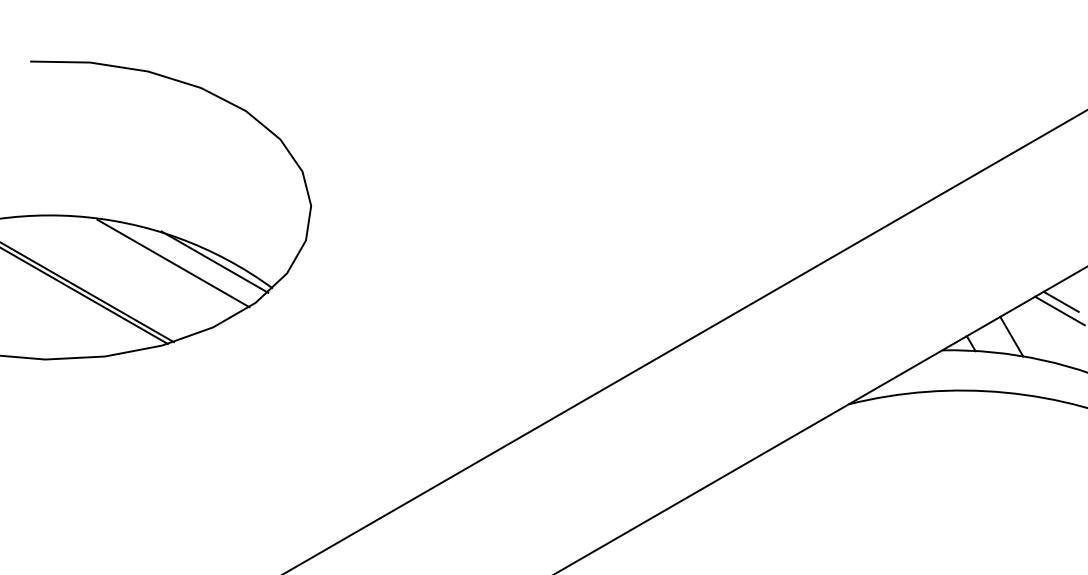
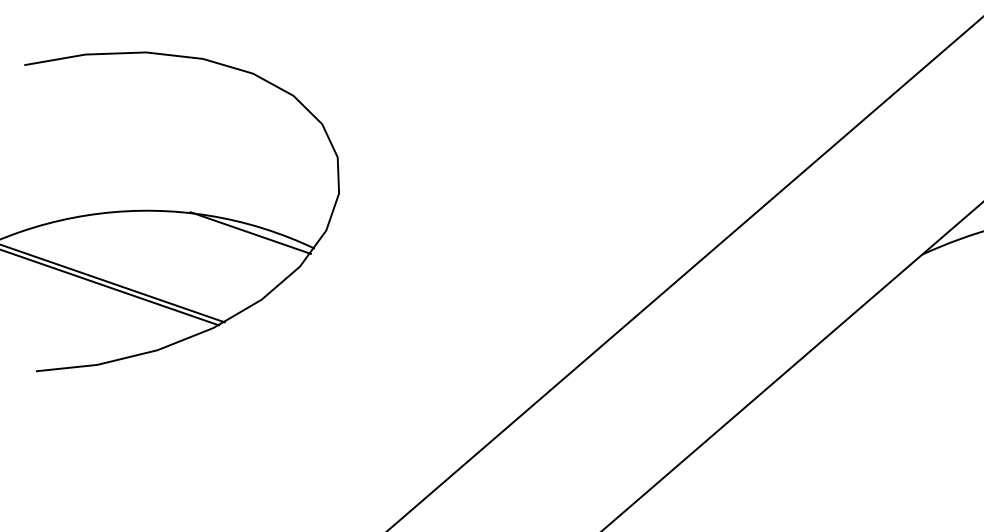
line: (173, 263) -> (209, 242), removed

